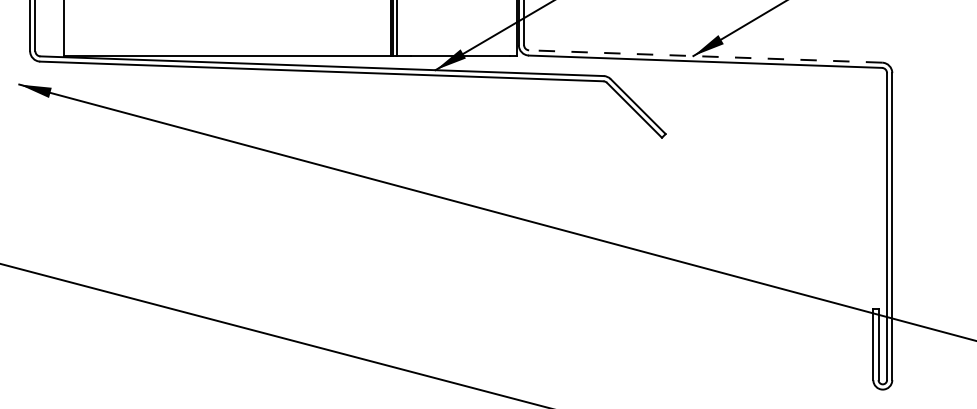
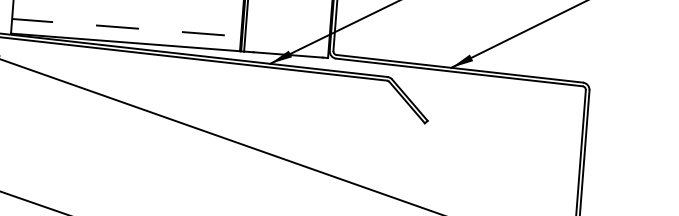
hatch: (216, 34) -> (118, 27), added
line: (705, 56) -> (459, 68), dashed -> solid

